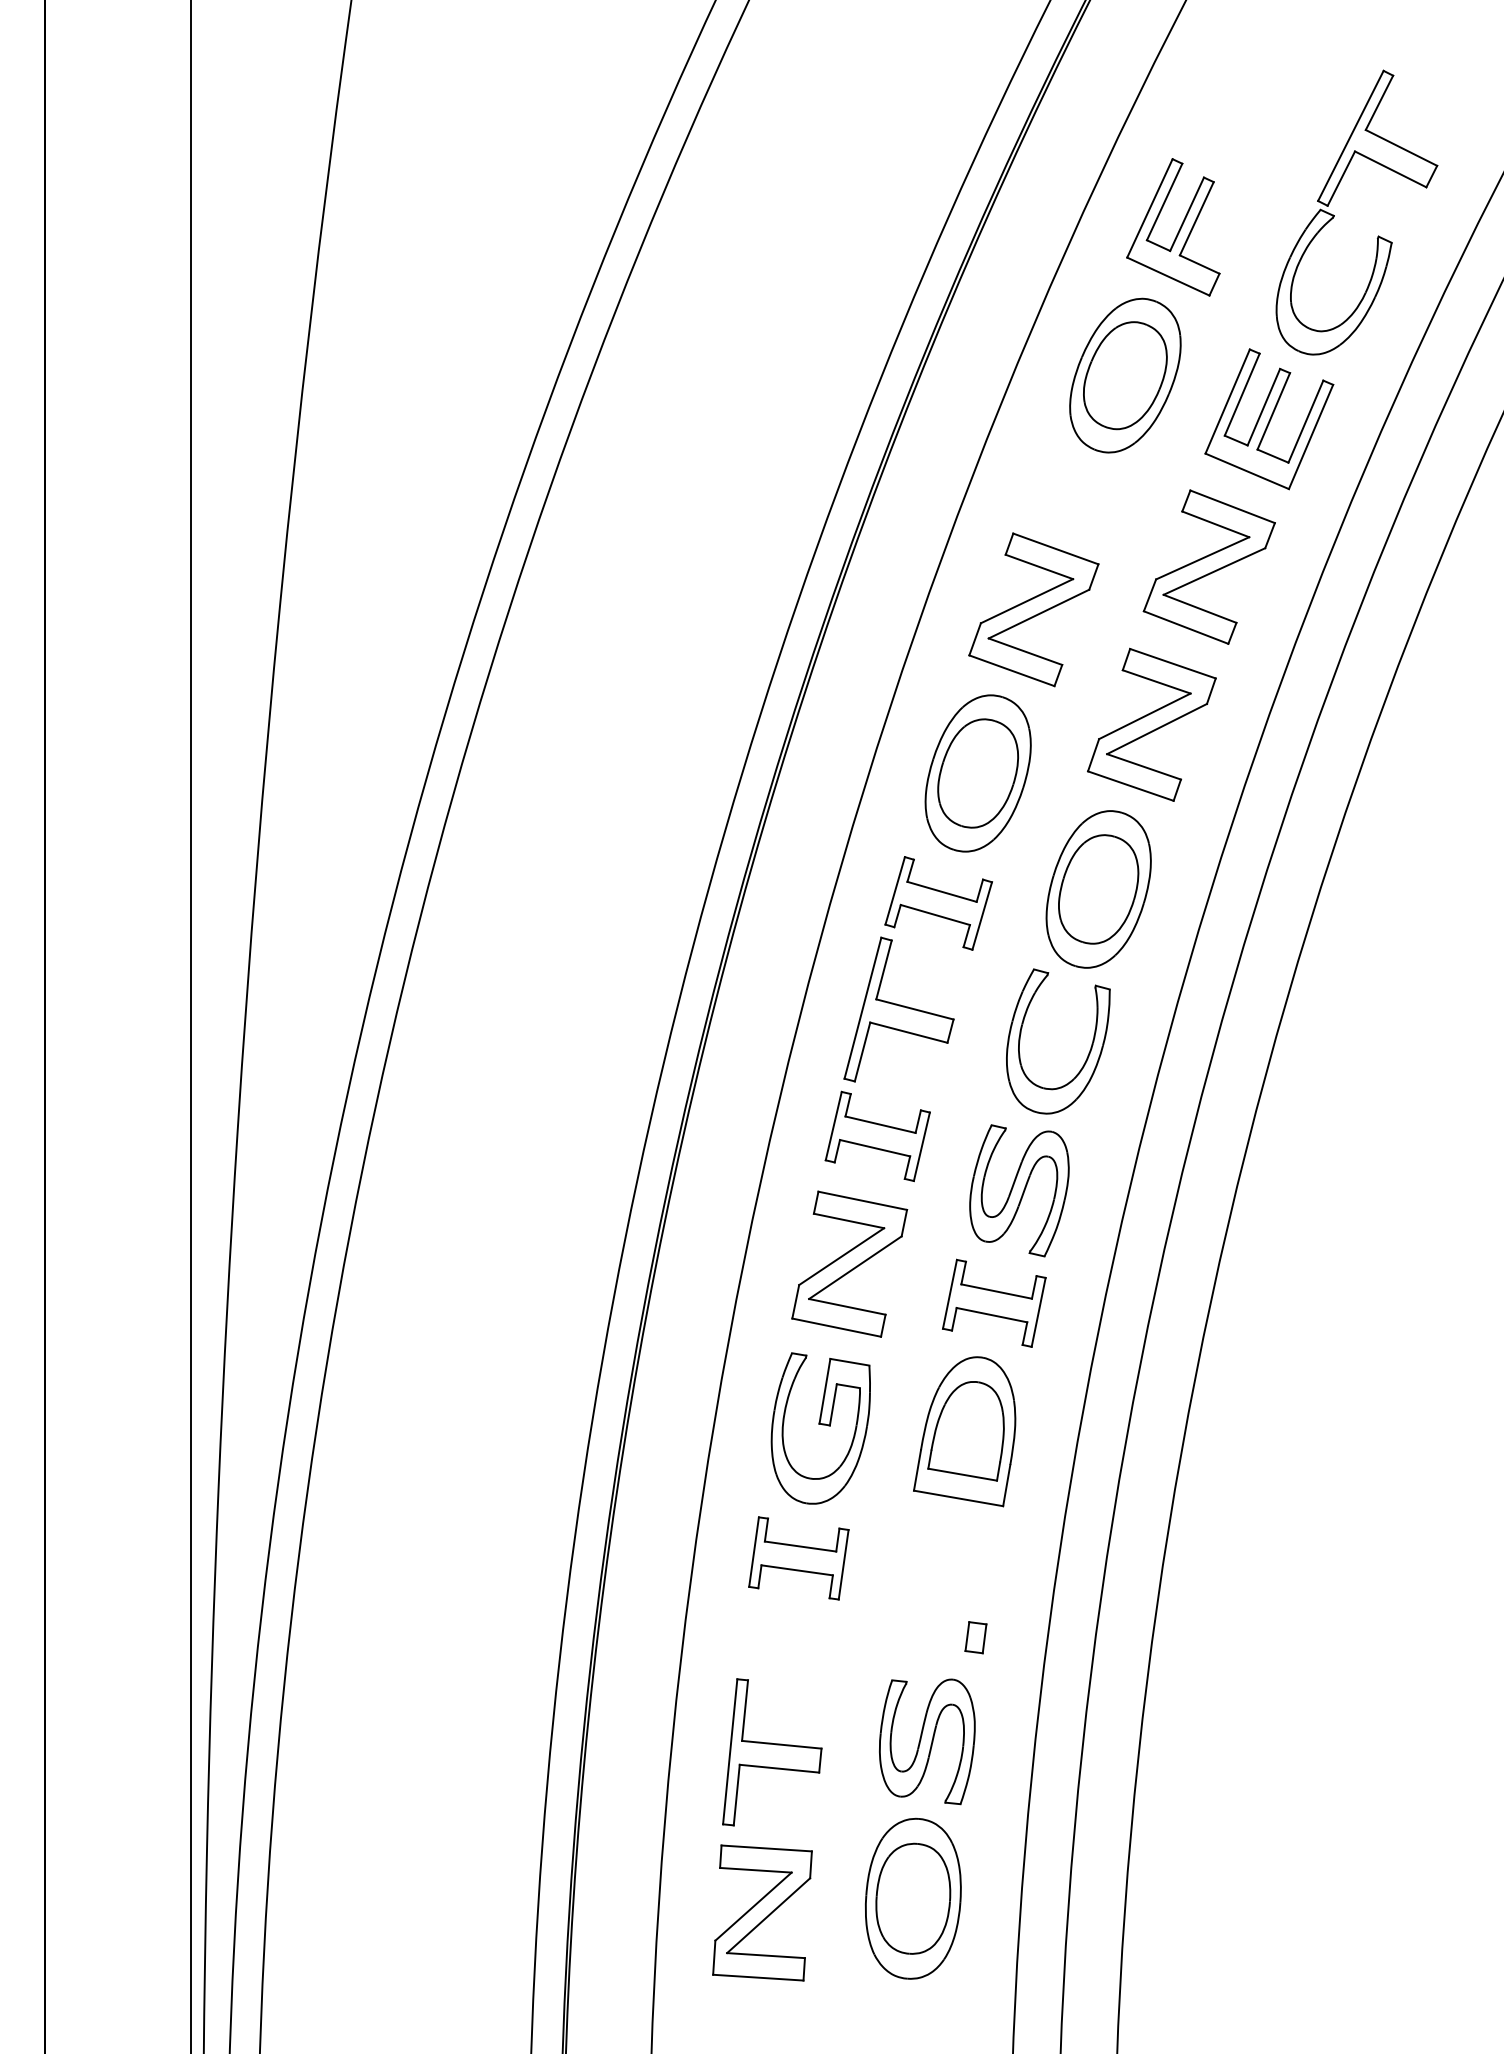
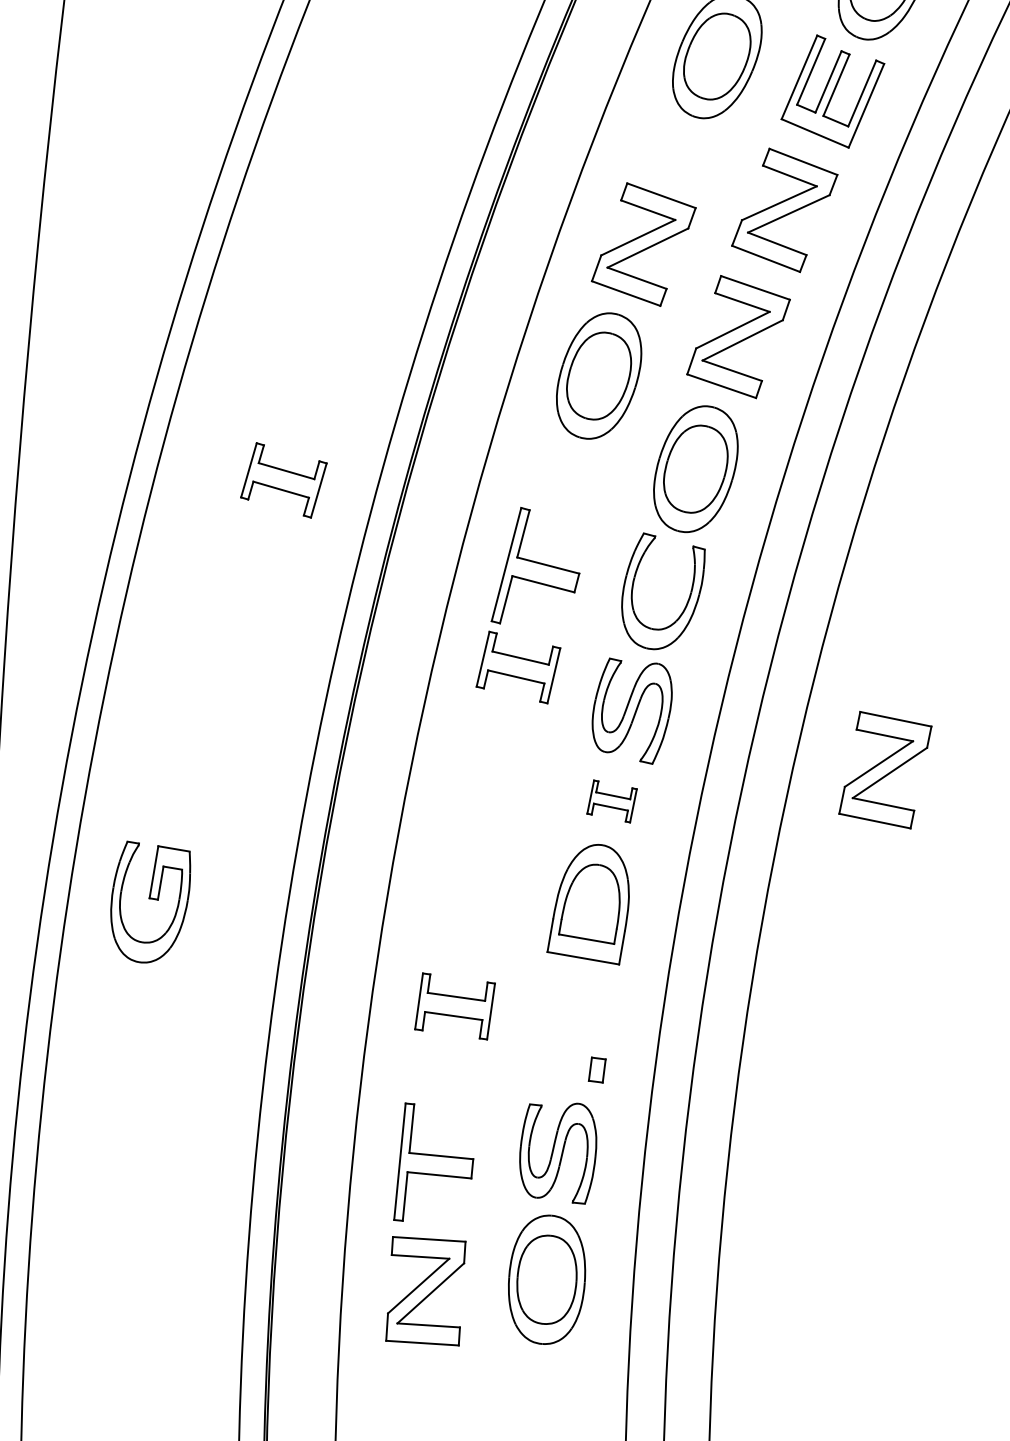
part: (938, 903) -> (283, 480), moved
part: (849, 1263) -> (885, 769), moved
part: (994, 1302) -> (612, 800), size x0.6
part: (820, 1428) -> (150, 902), moved

